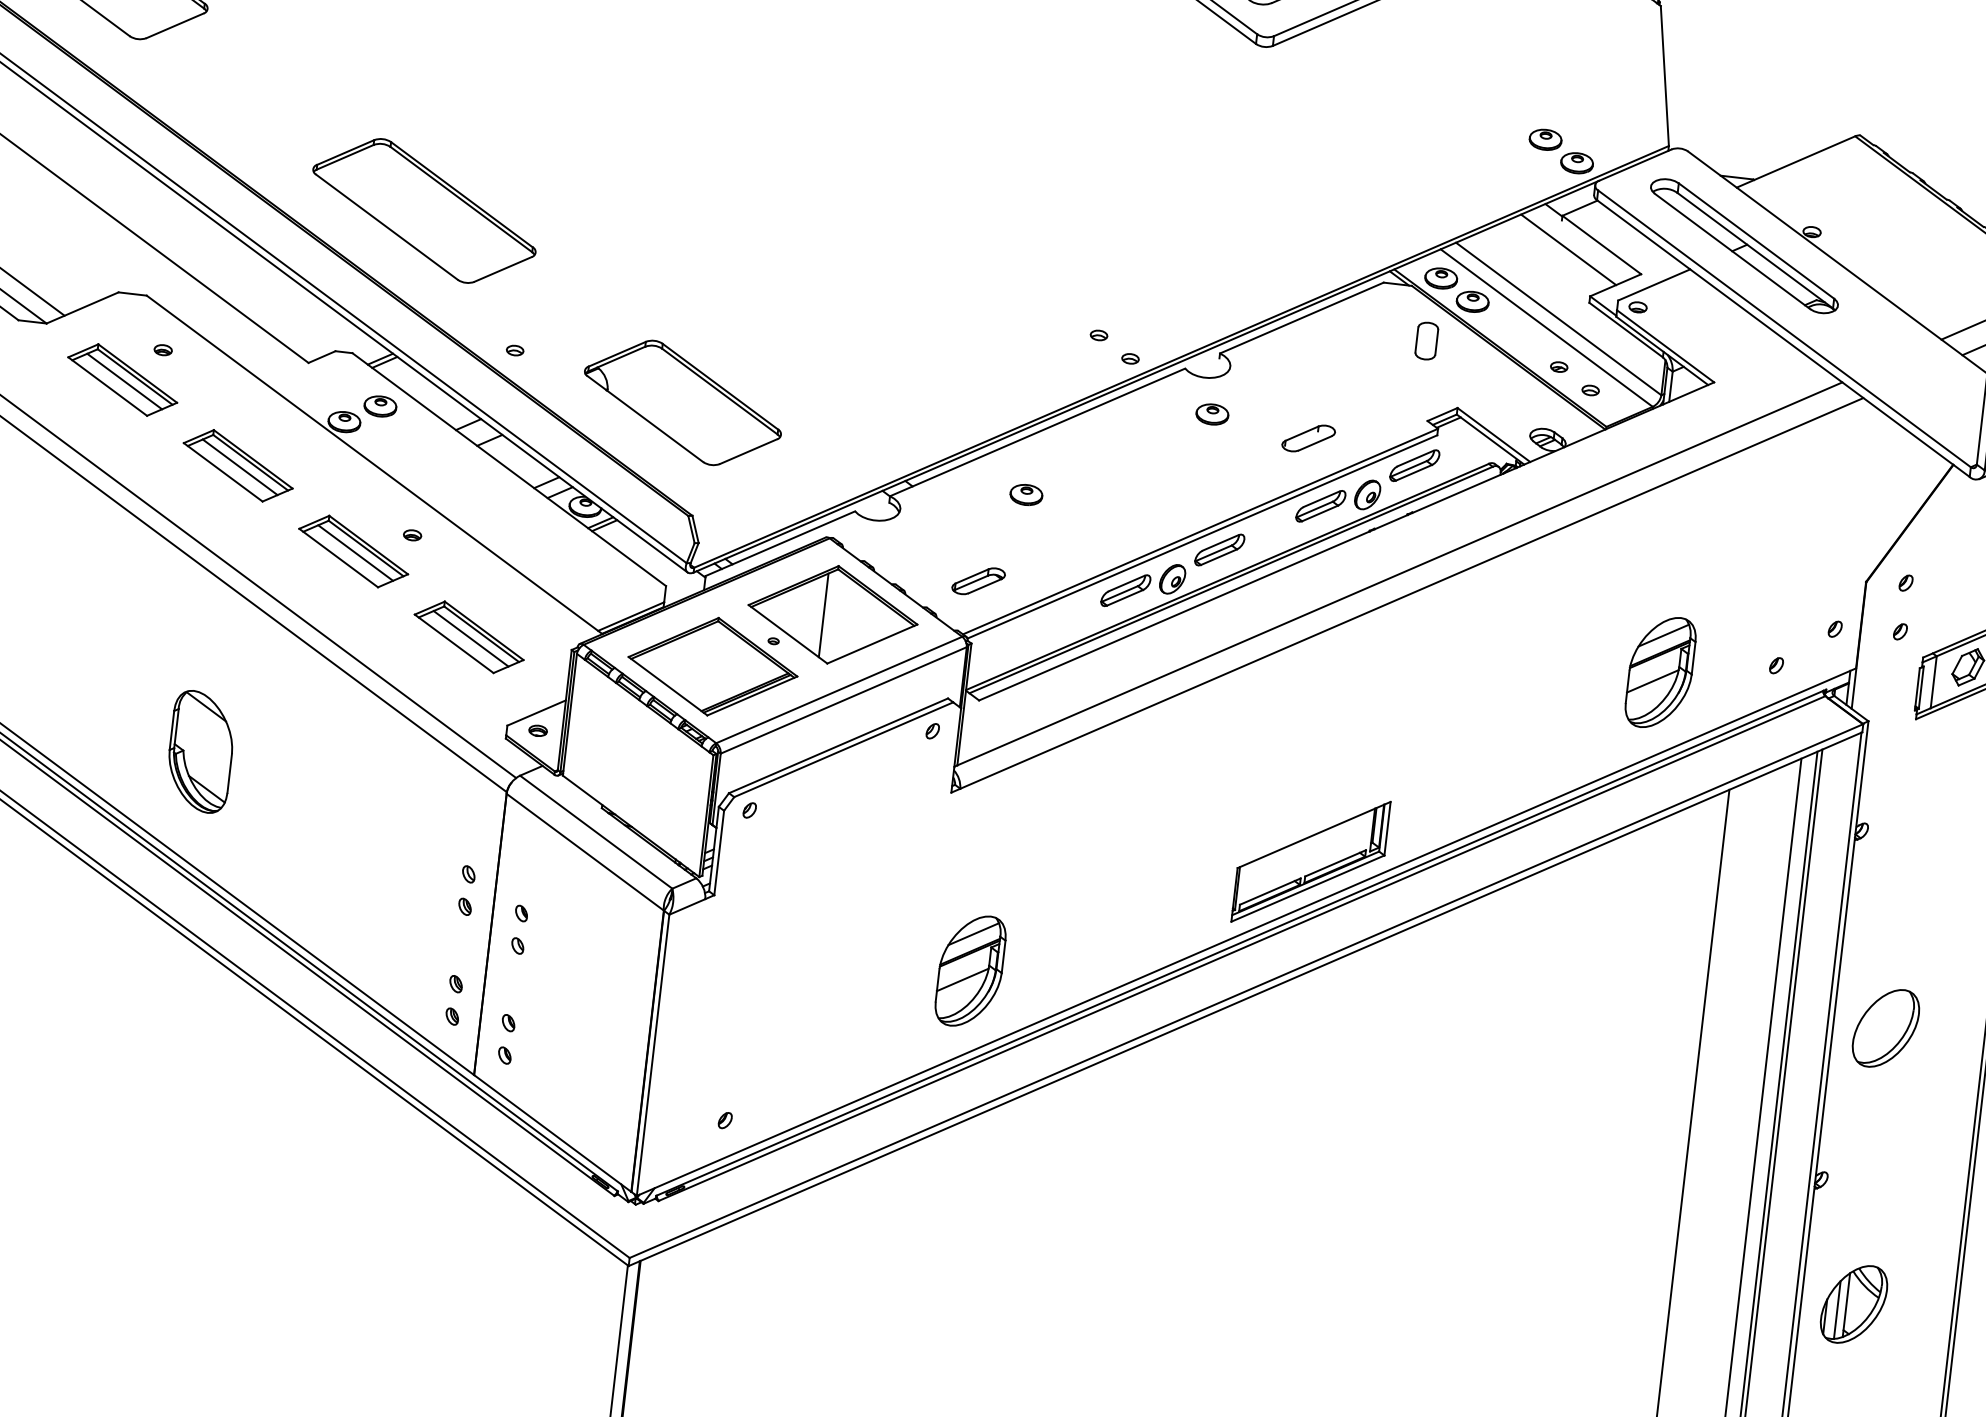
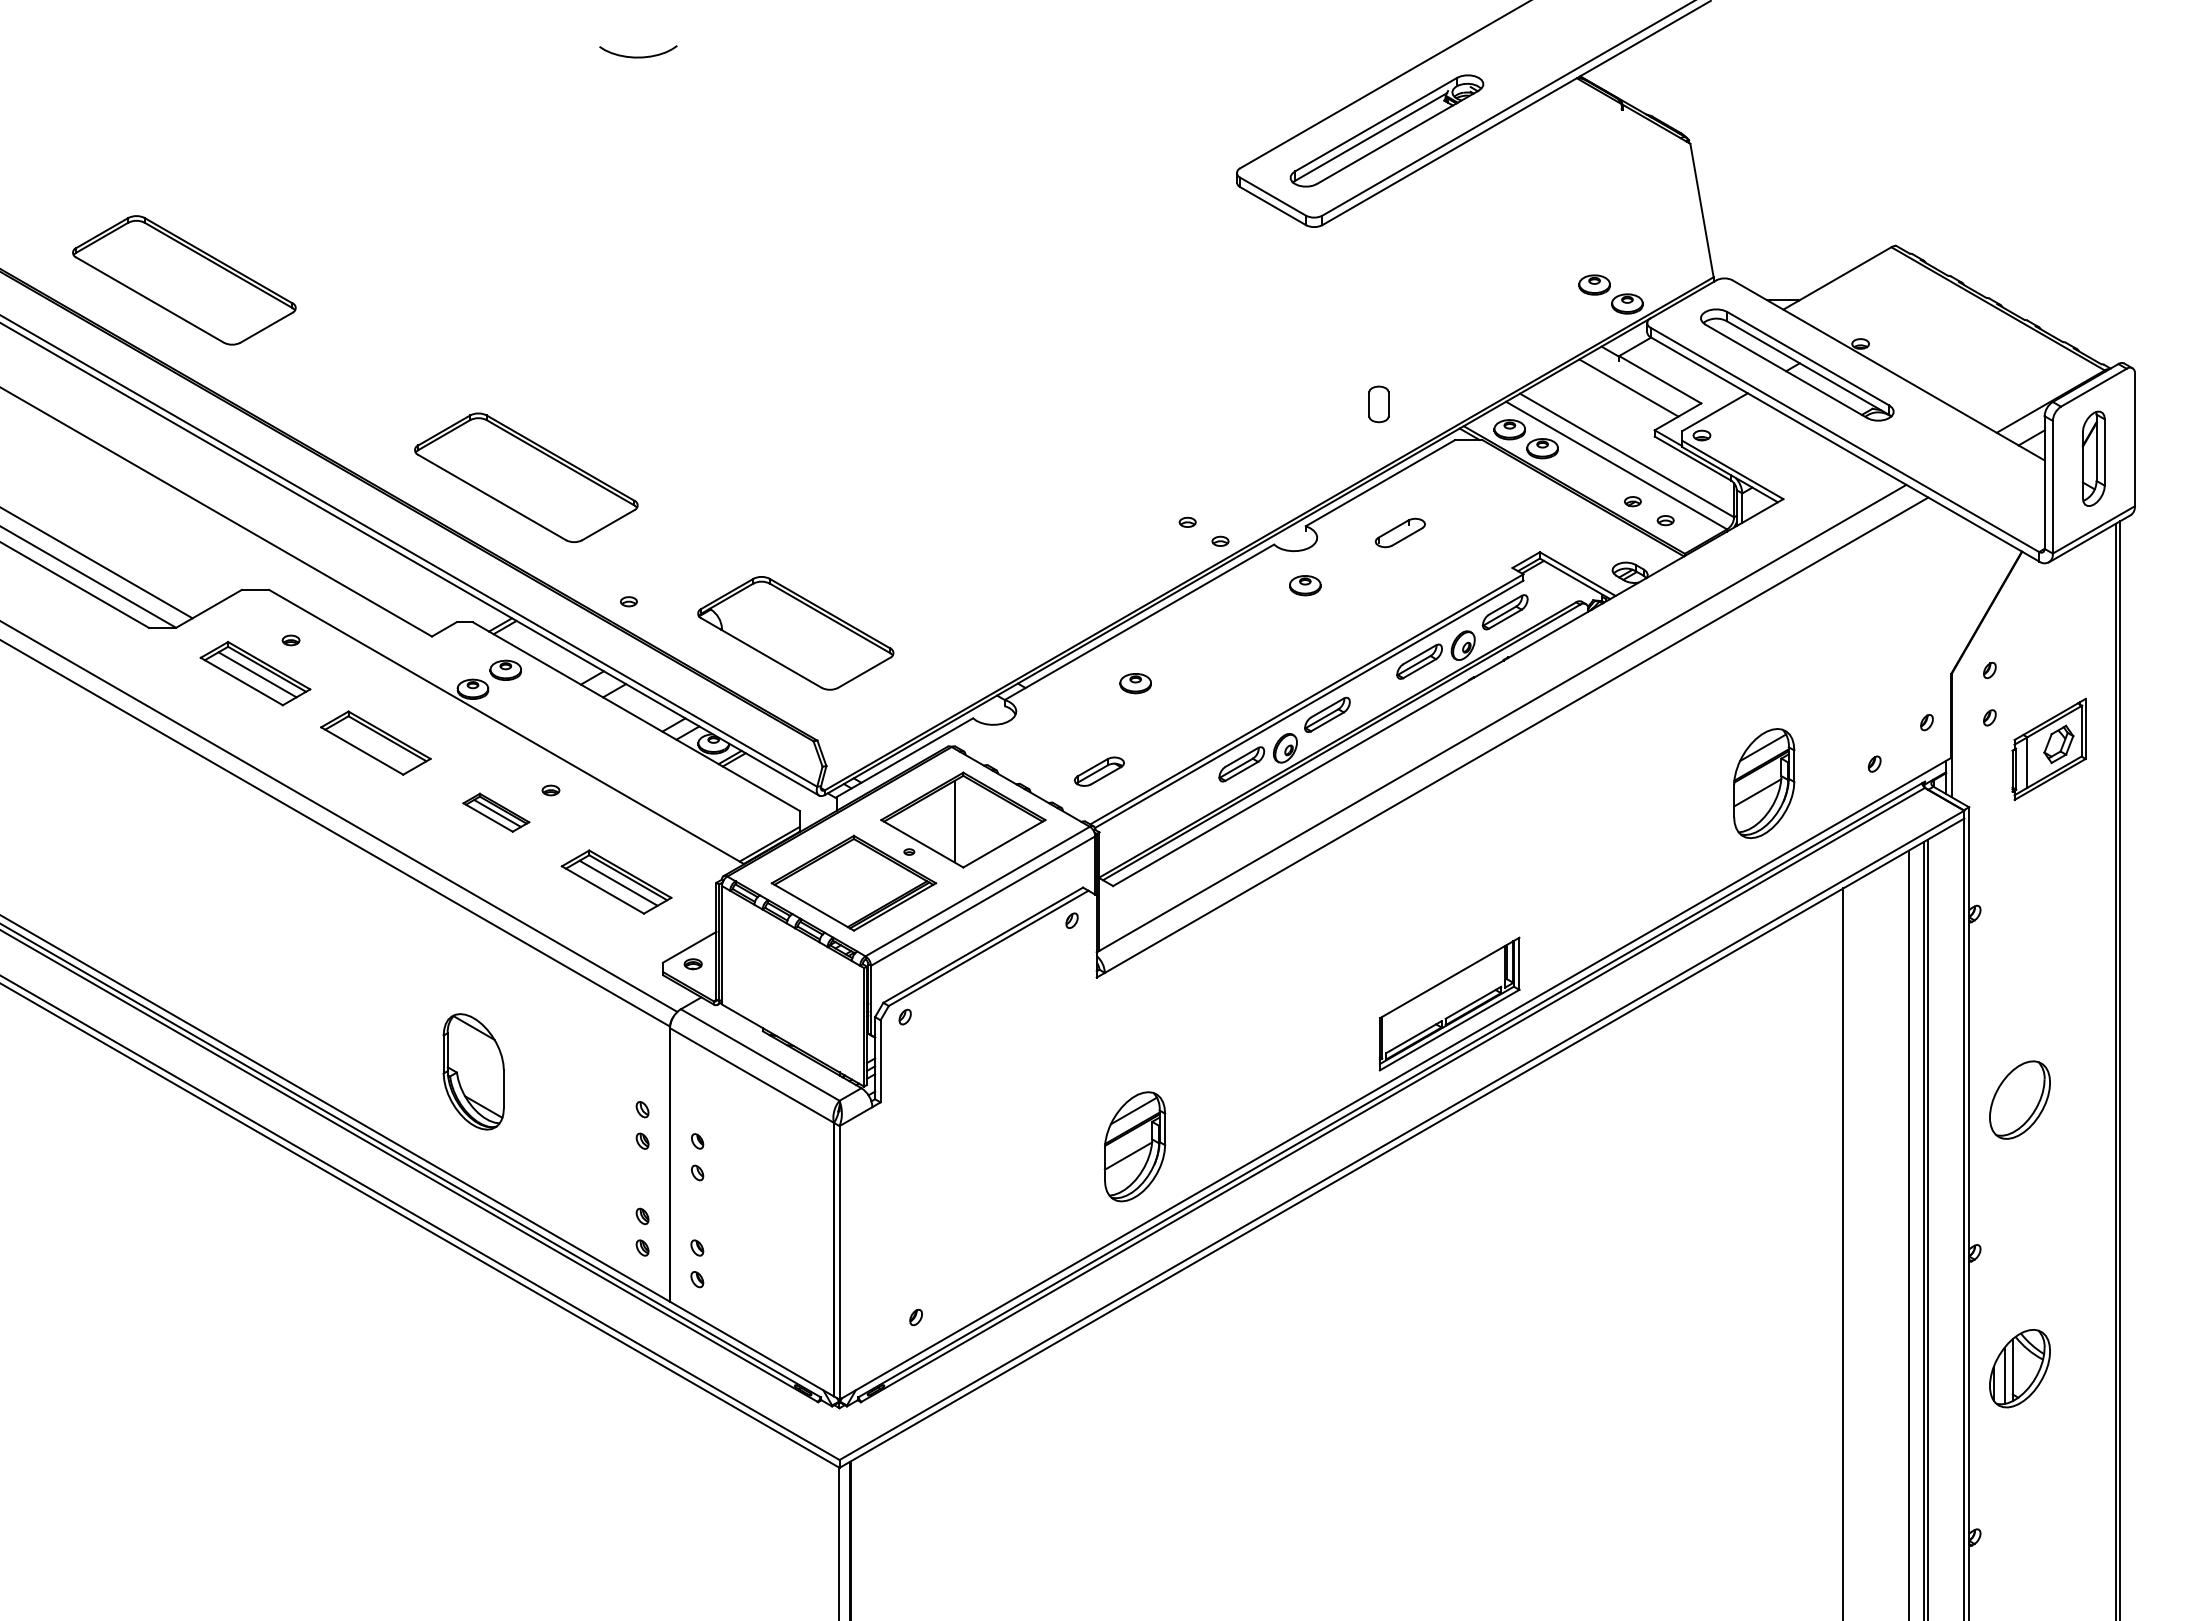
part: (1426, 341) -> (1378, 404), moved
part: (1307, 437) -> (1399, 532), moved
line: (239, 466) -> (377, 743), removed
part: (353, 551) -> (496, 812), size x0.6
part: (200, 751) -> (473, 1071), moved

